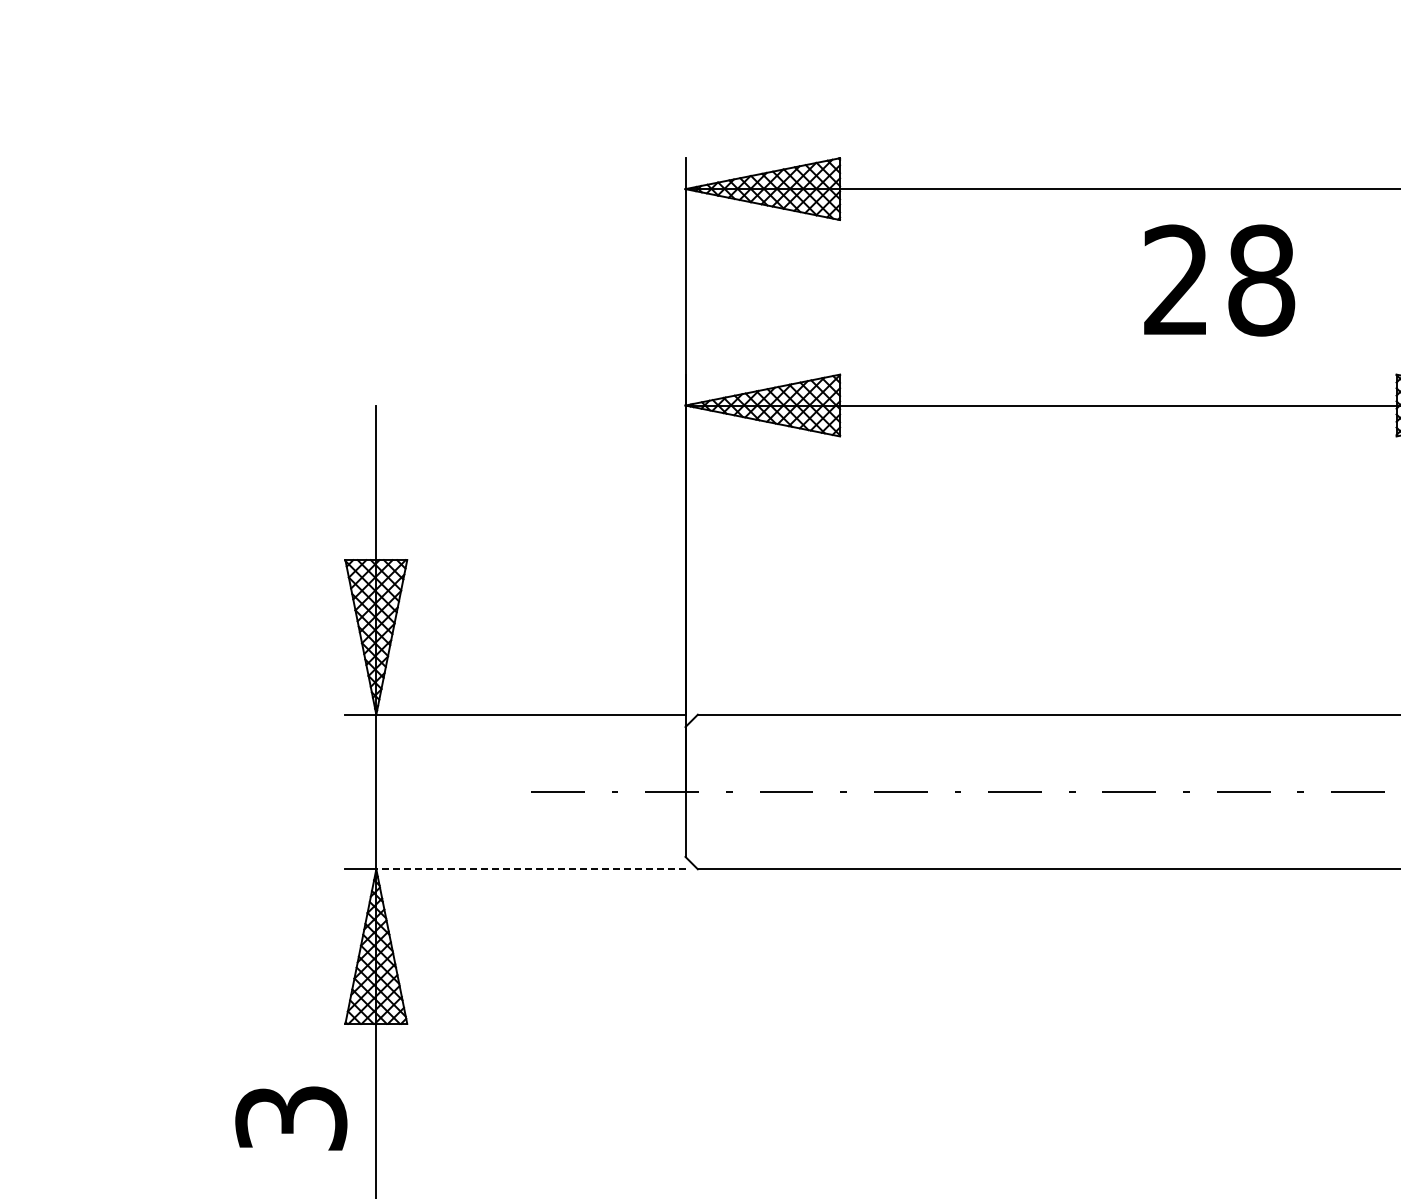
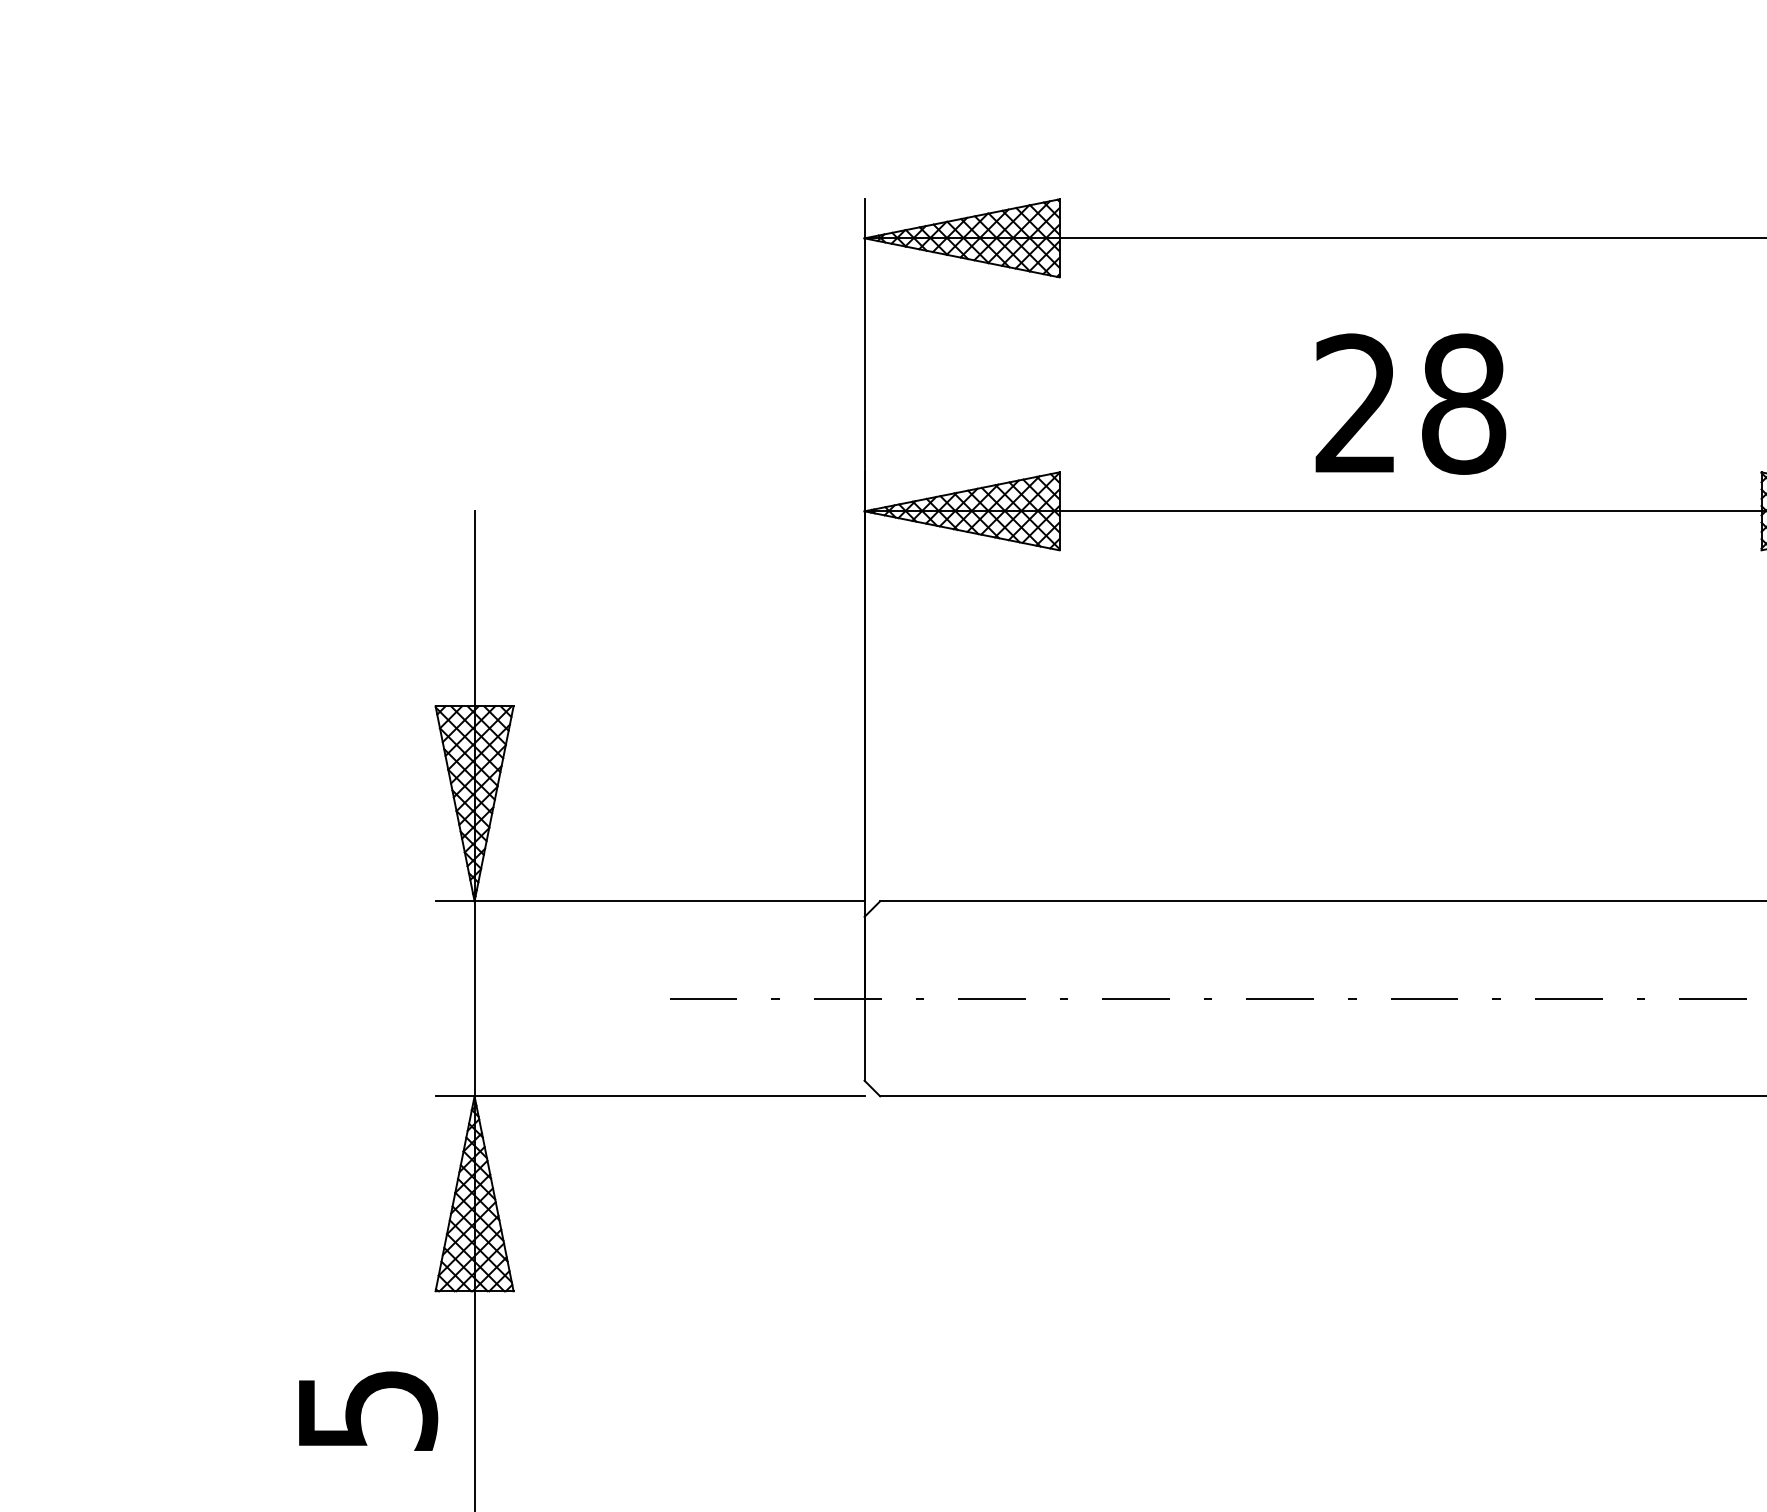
text: (1219, 280) -> (1410, 404), moved
line: (530, 869) -> (669, 1096), dashed -> solid
text: (291, 1118) -> (367, 1410), 3 -> 5

